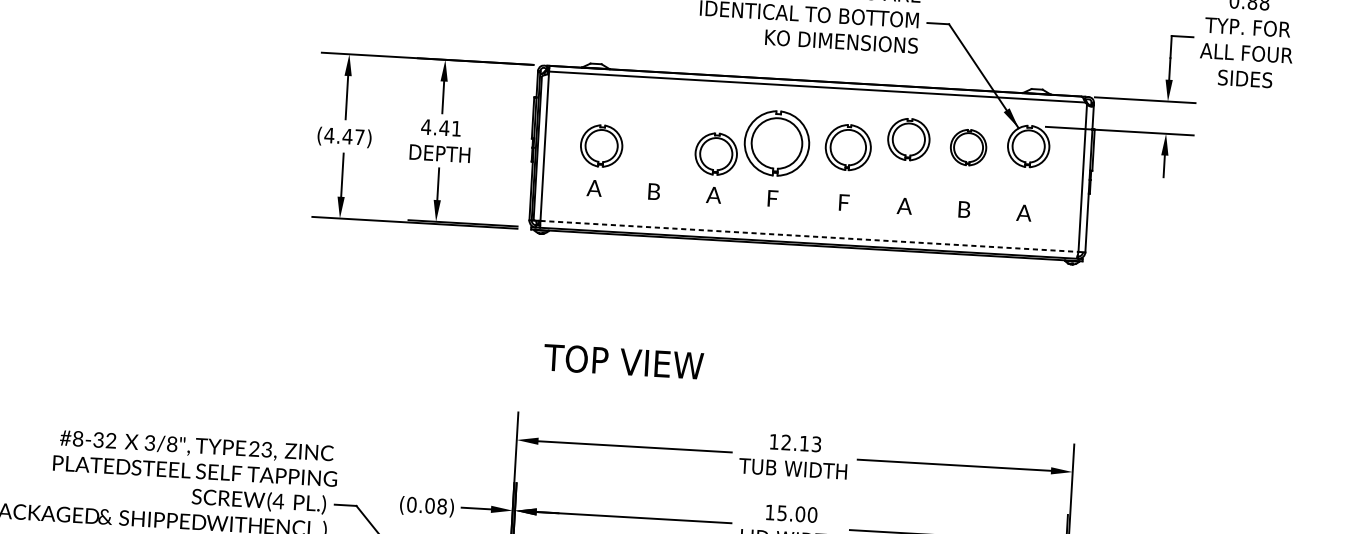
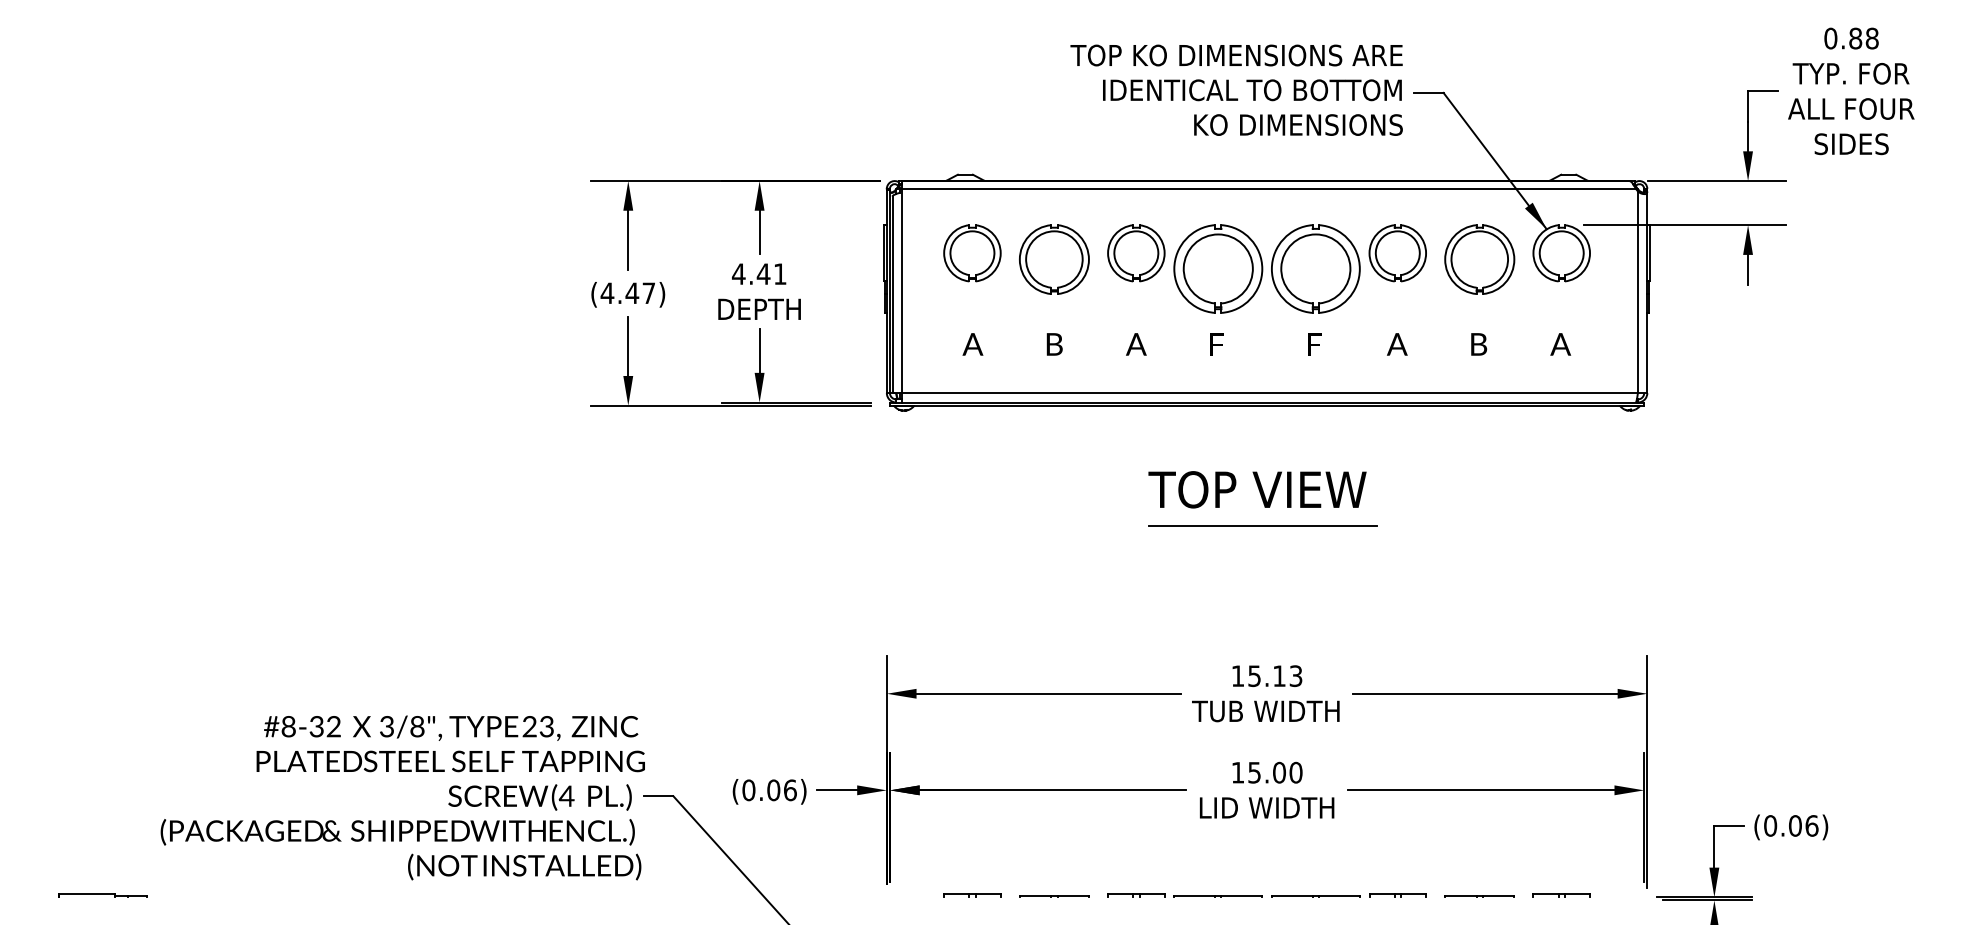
part: (657, 129) -> (1054, 259), added
part: (601, 146) -> (972, 253), moved
part: (848, 147) -> (1315, 268), size x1.43
part: (968, 147) -> (1479, 259), size x1.43
part: (716, 154) -> (1136, 253), moved
line: (809, 236) -> (1270, 393), dashed -> solid
line: (798, 332) -> (1262, 525), added
text: (623, 361) -> (1257, 489), moved
text: (786, 442) -> (1254, 676), 12.13 -> 15.13
text: (442, 505) -> (790, 789), (0.08) -> (0.06)

